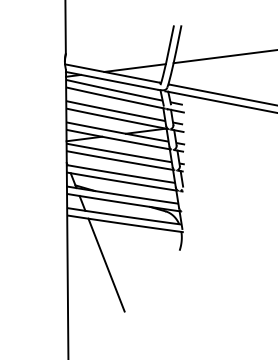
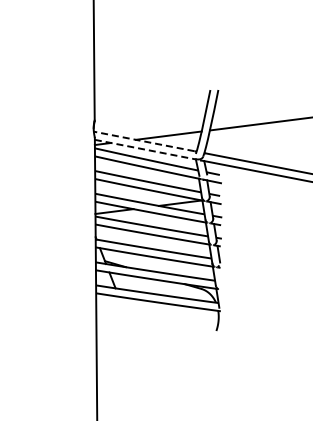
line: (111, 73) -> (143, 141), solid -> dashed
line: (111, 80) -> (143, 149), solid -> dashed
line: (105, 265) -> (137, 346), removed

